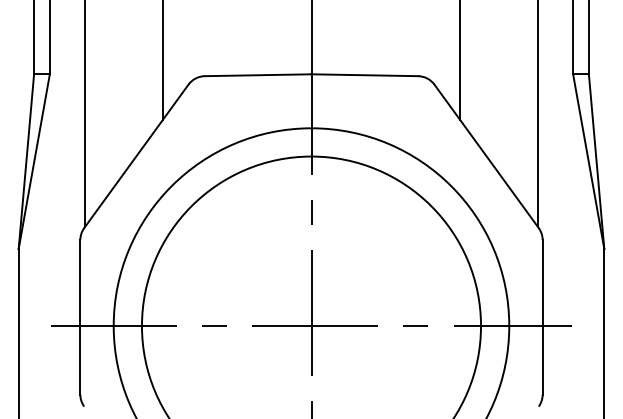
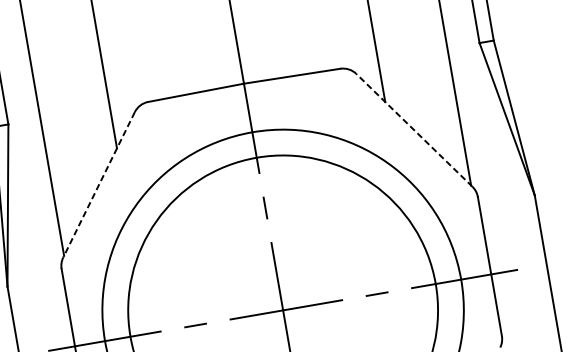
line: (136, 156) -> (99, 184), solid -> dashed
line: (486, 156) -> (414, 130), solid -> dashed

